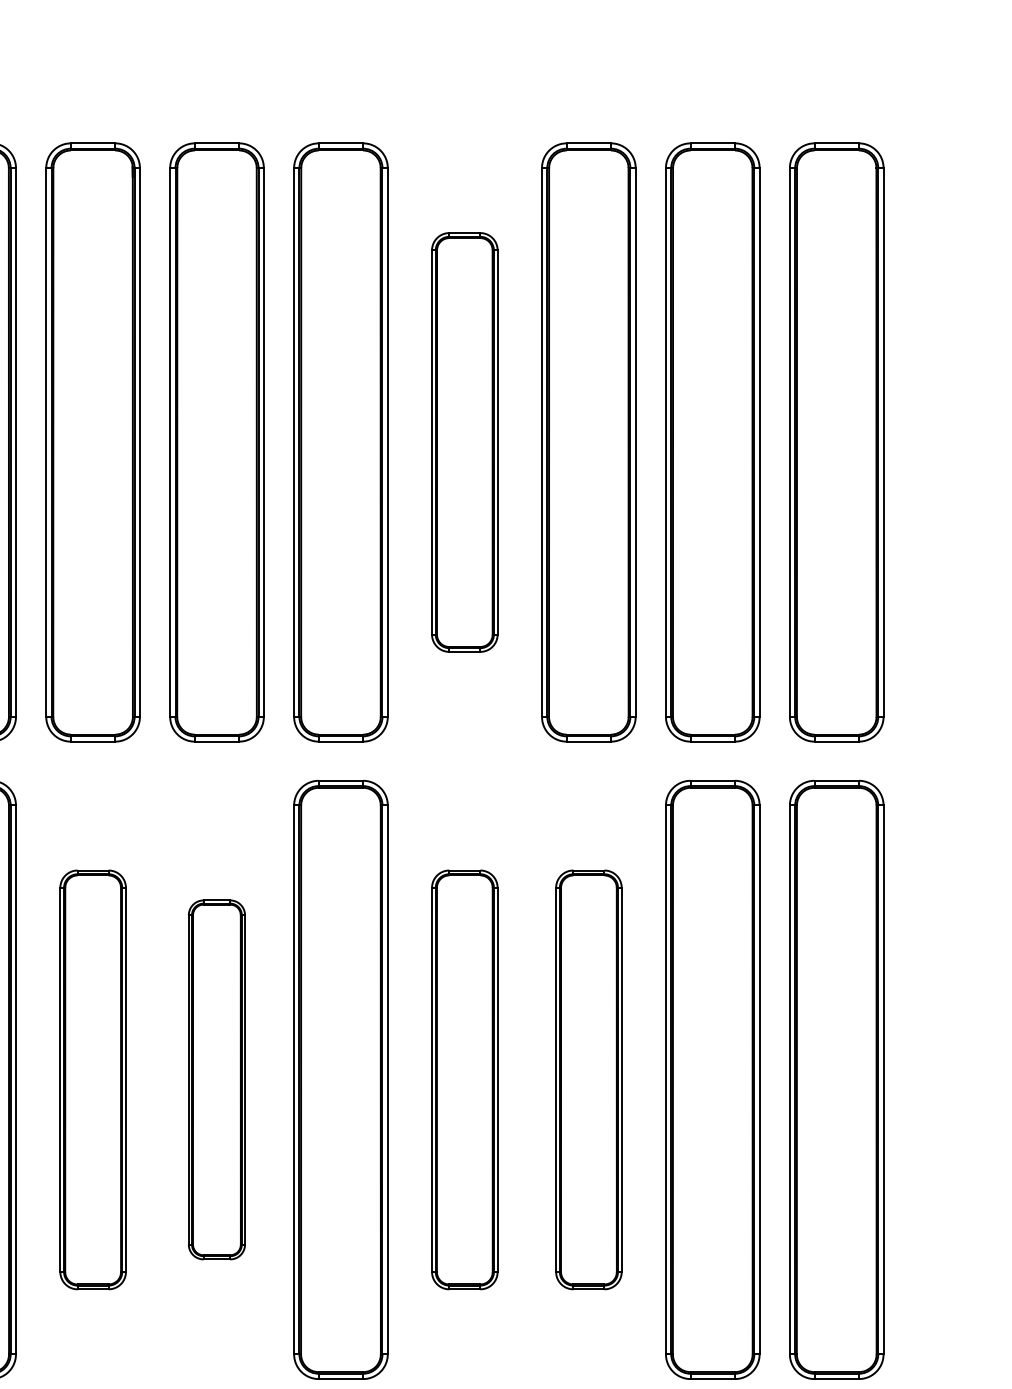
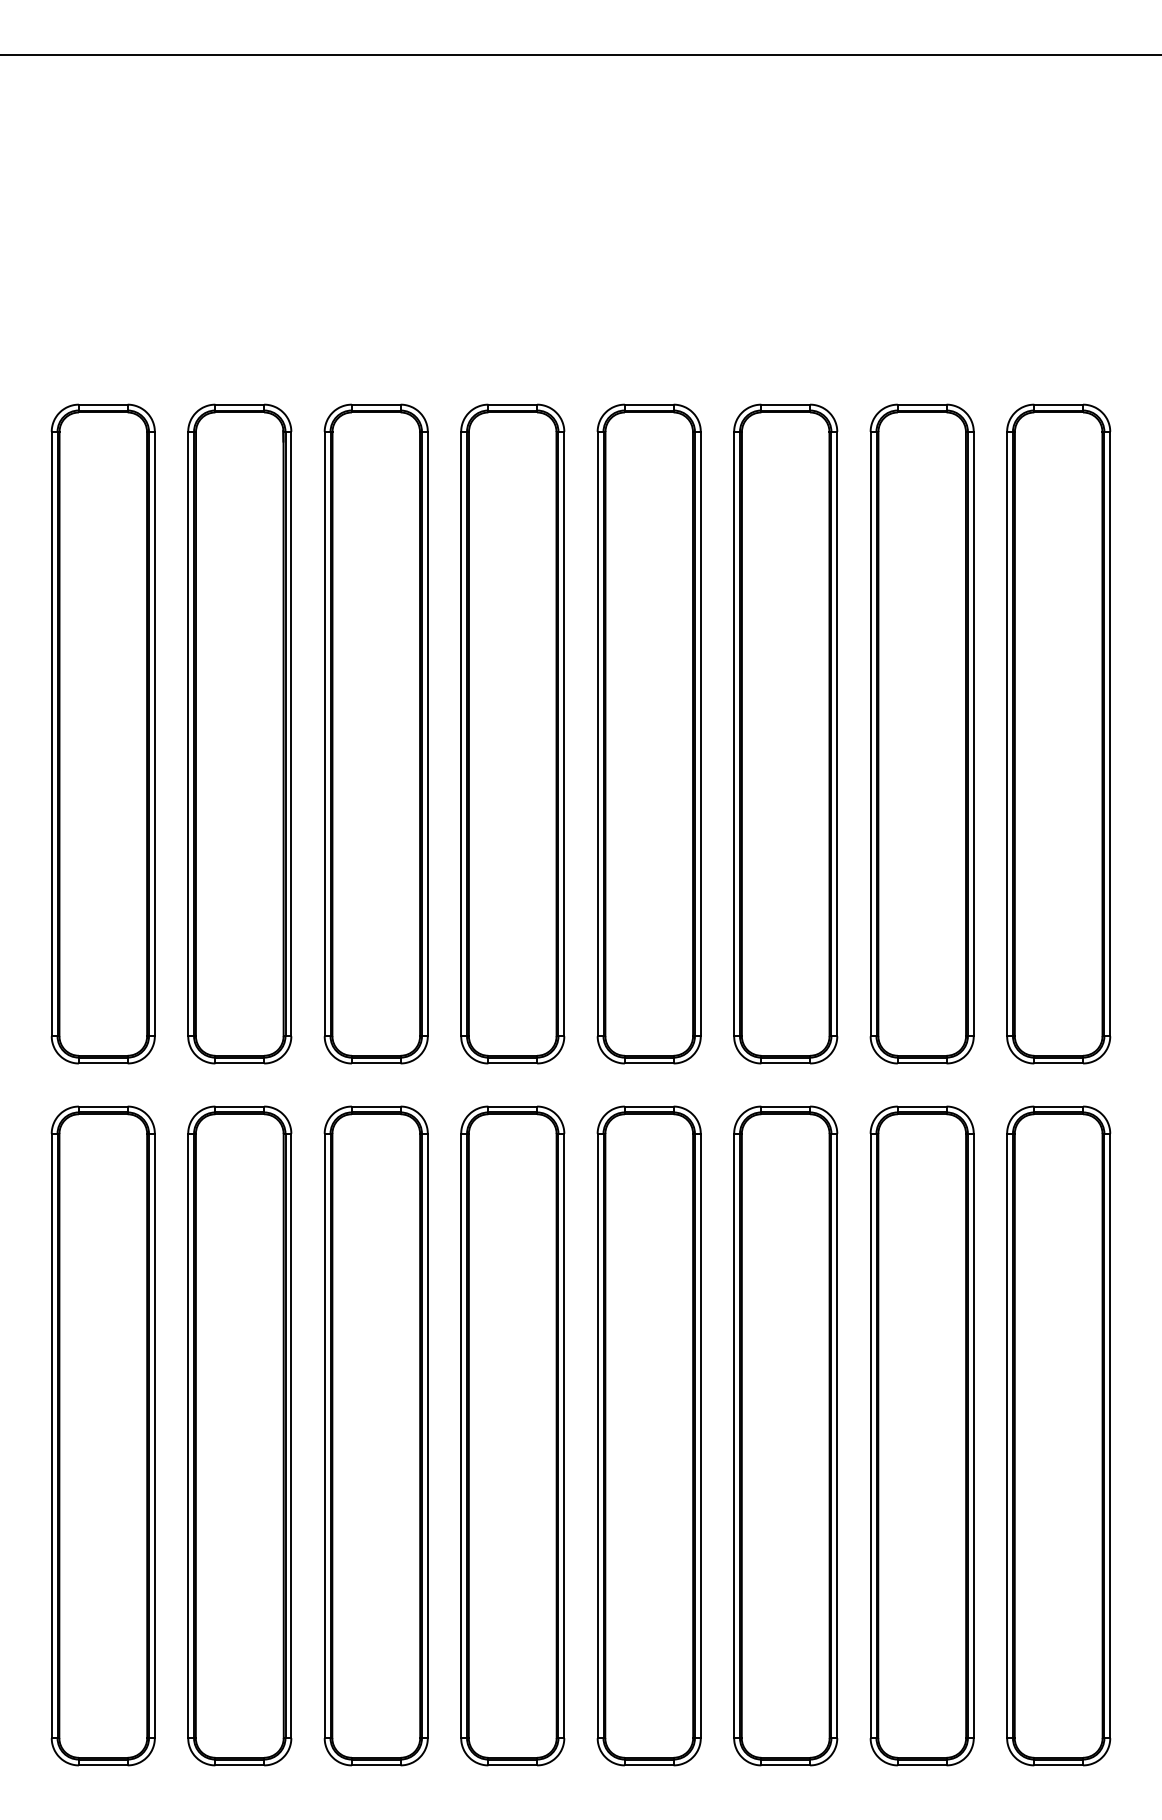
part: (464, 441) -> (648, 733), size x1.43
part: (92, 1079) -> (239, 1435), size x1.43
part: (216, 1079) -> (375, 1435), size x1.67
part: (464, 1079) -> (648, 1435), size x1.43
part: (588, 1079) -> (785, 1435), size x1.43

